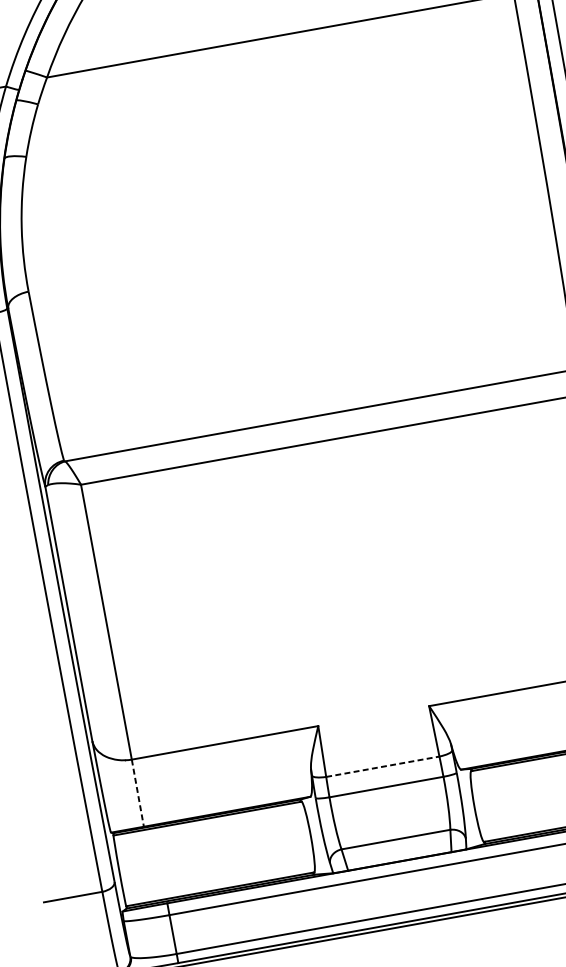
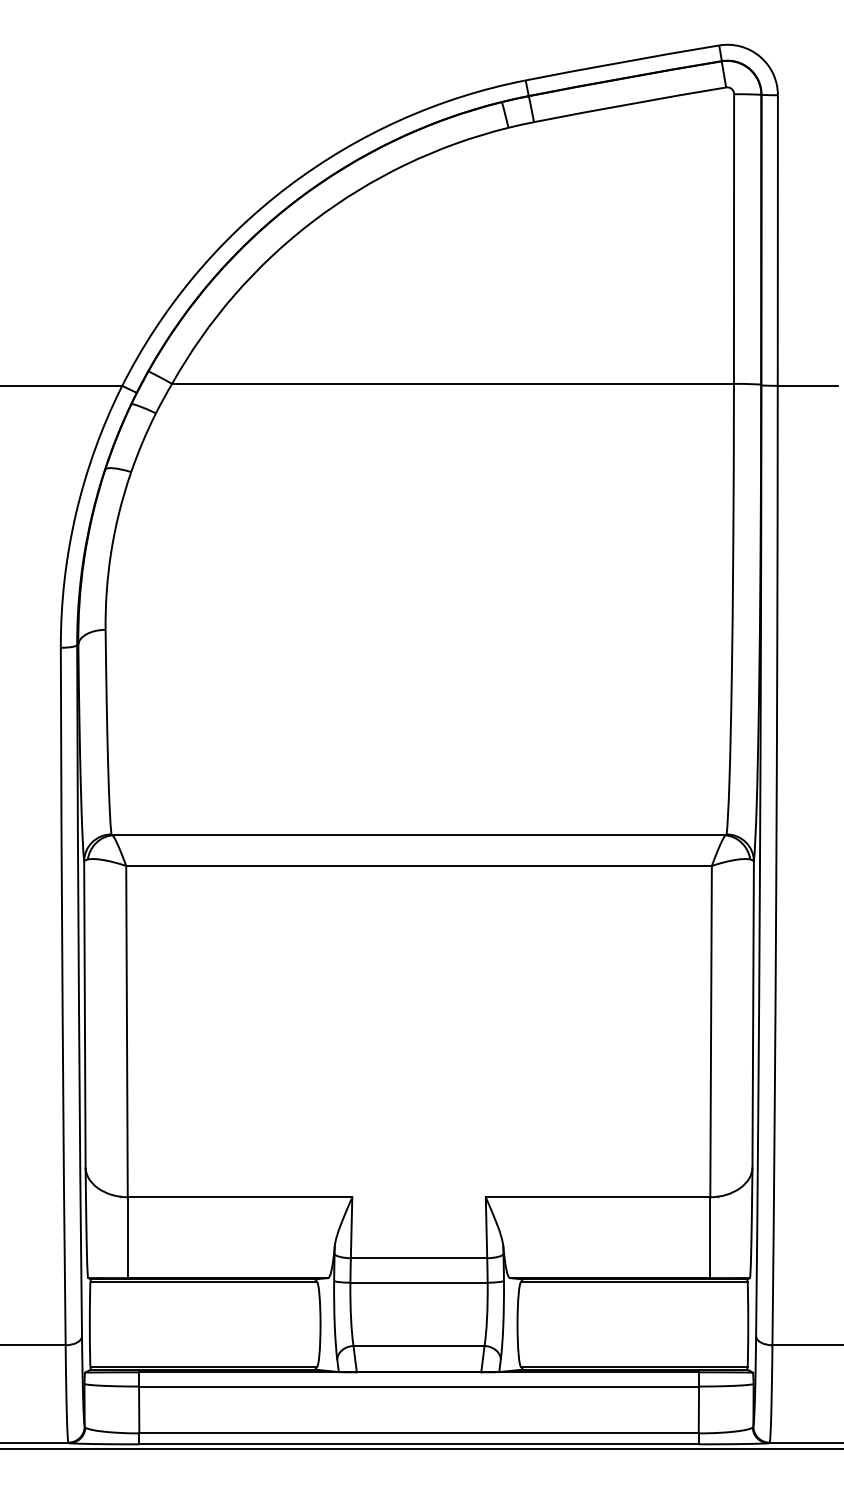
line: (383, 766) -> (419, 1258), dashed -> solid
line: (137, 793) -> (127, 1238), dashed -> solid

